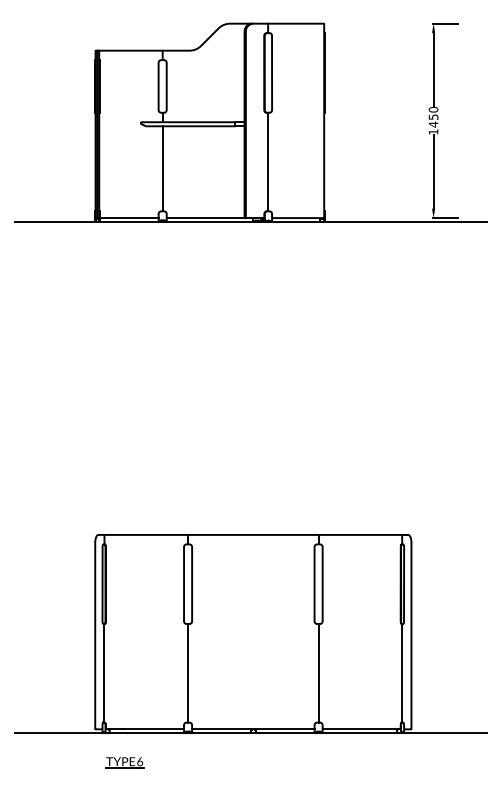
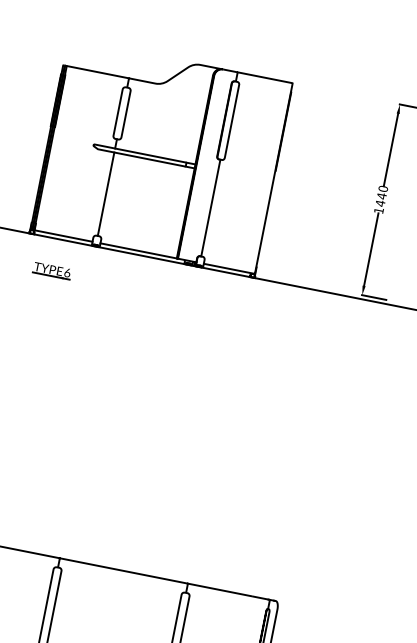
text: (433, 117) -> (381, 196), 1450 -> 1440
part: (124, 254) -> (51, 270), added

